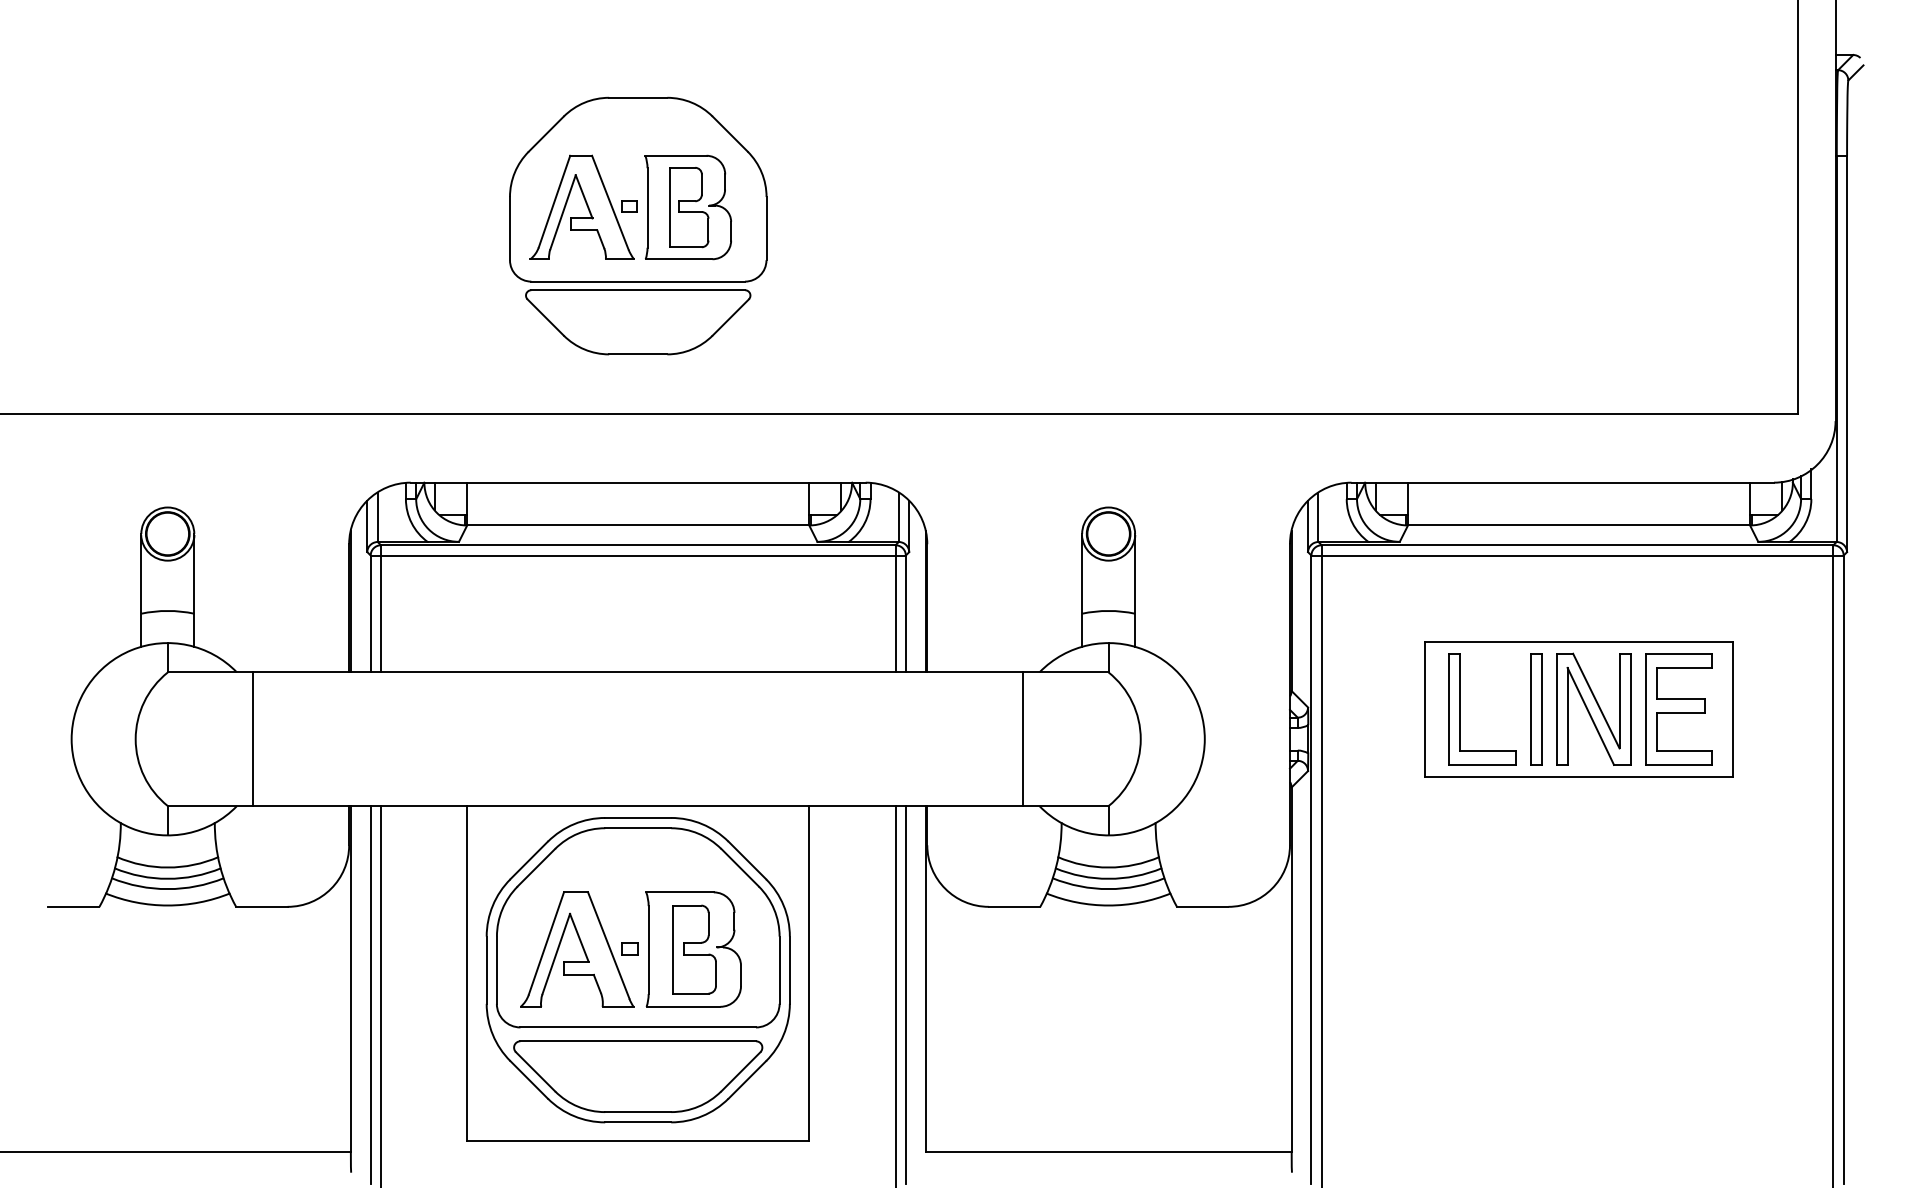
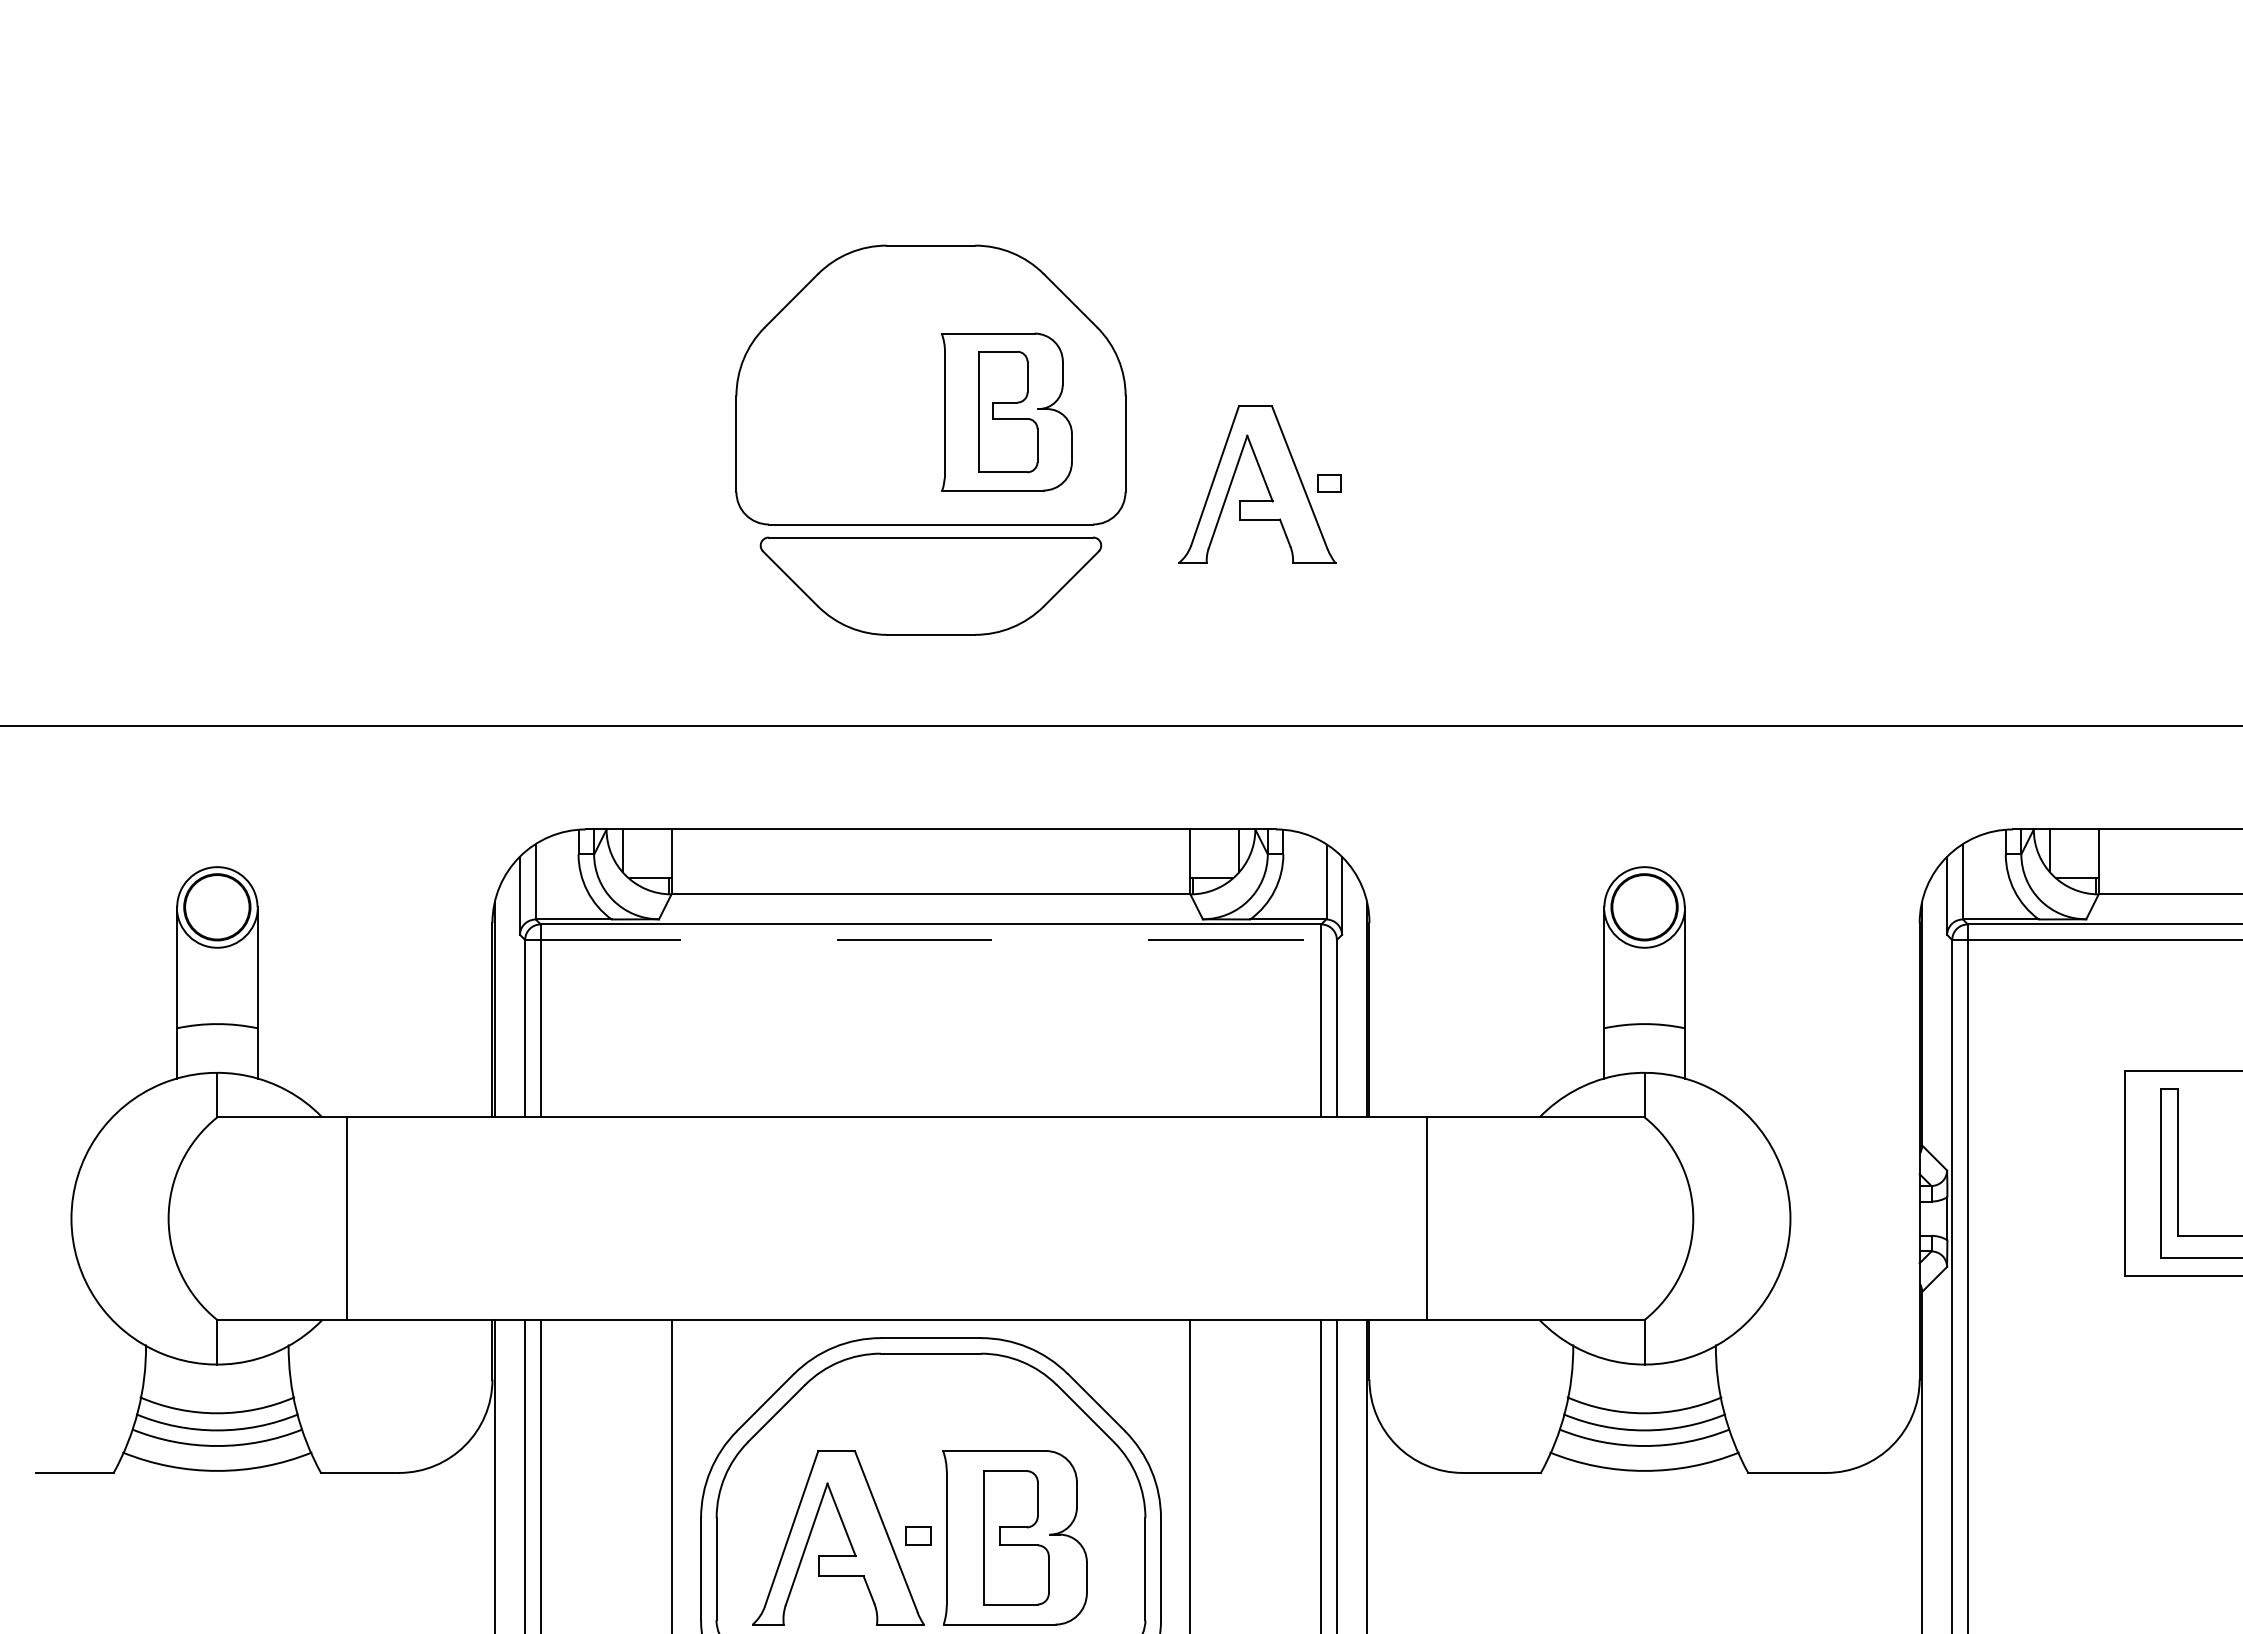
part: (583, 206) -> (1259, 483), moved
line: (638, 555) -> (931, 939), solid -> dashed
line: (1023, 739) -> (1427, 1219), moved

